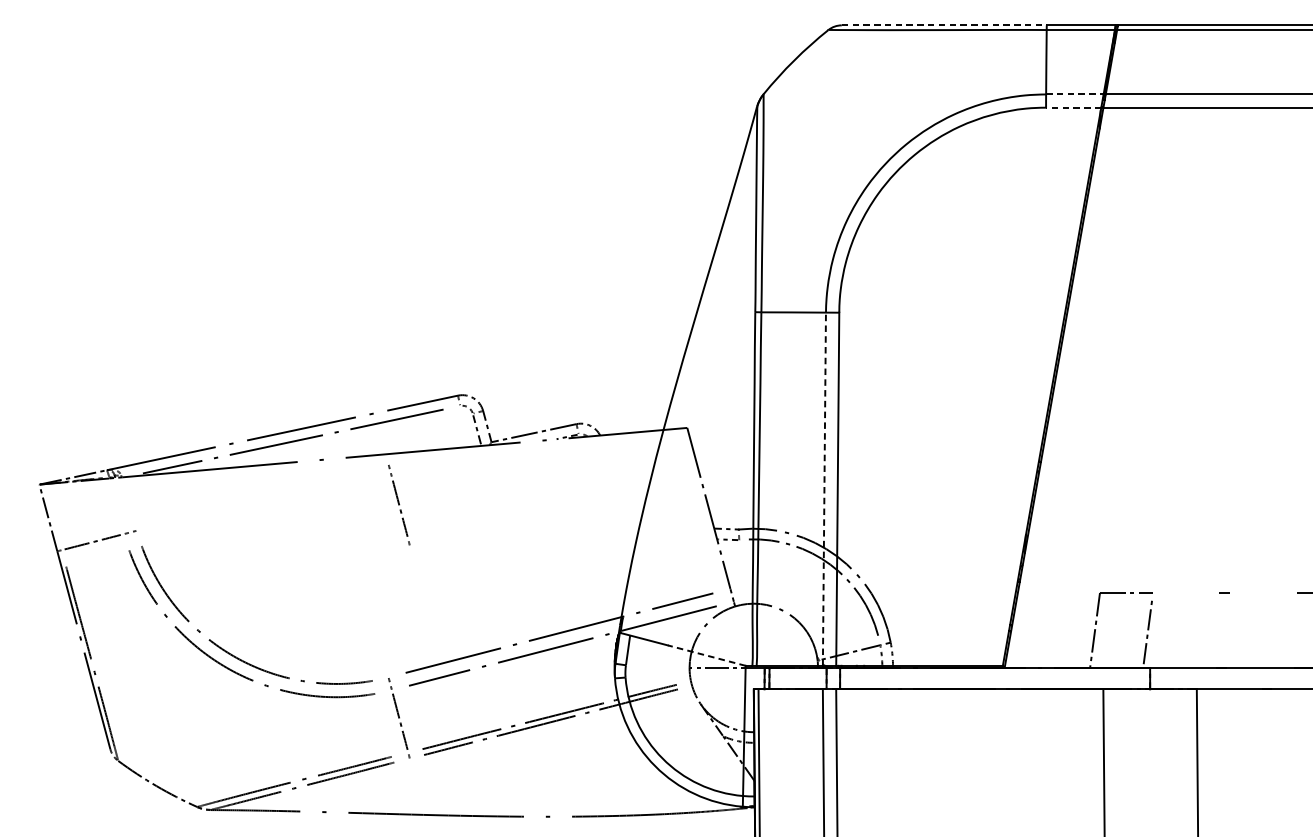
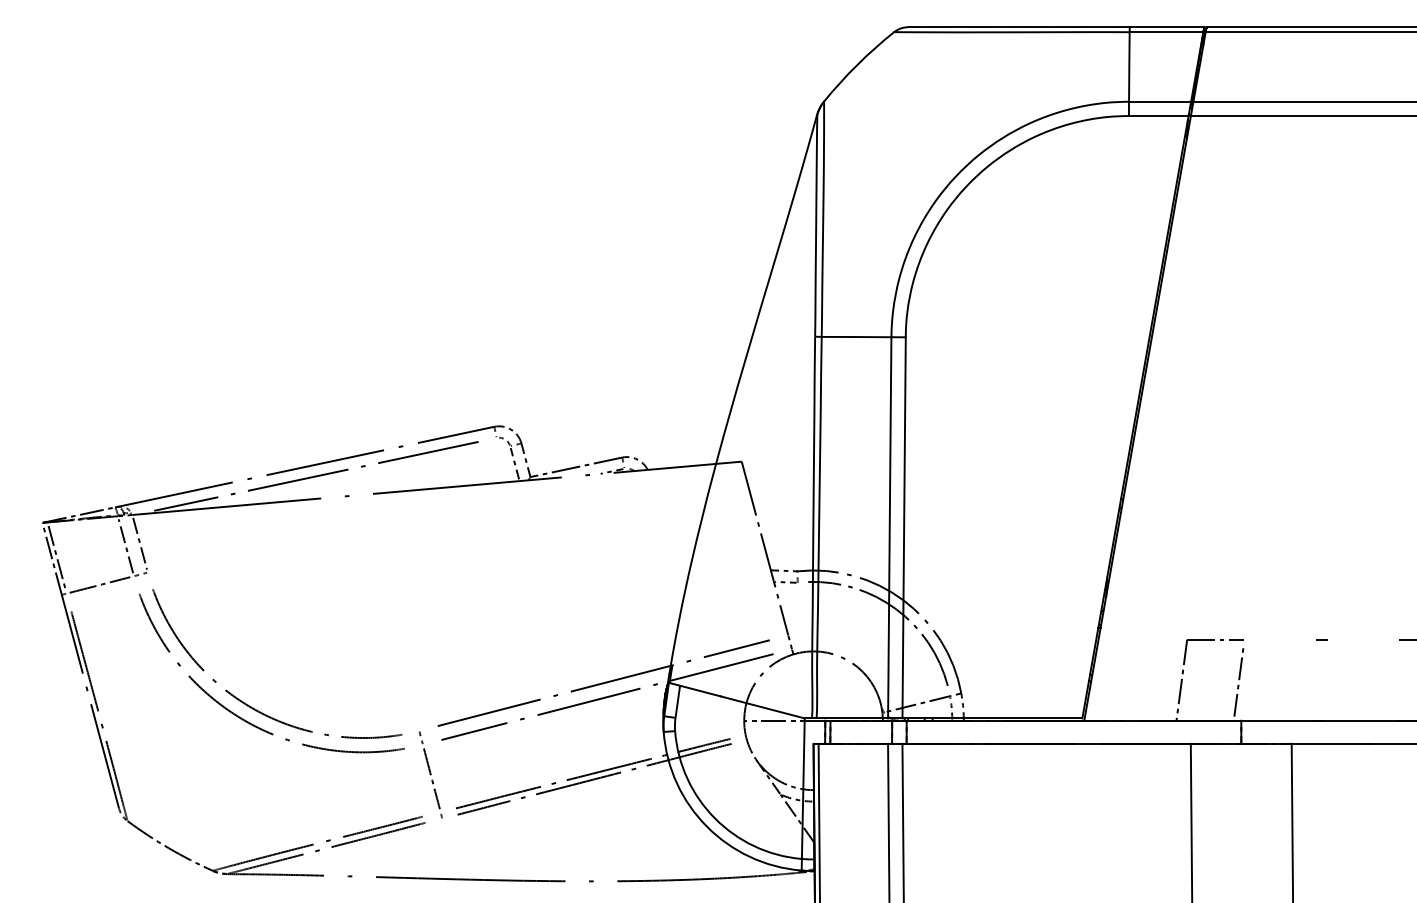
line: (944, 25) -> (1019, 27), dashed -> solid
line: (1075, 94) -> (1160, 101), dashed -> solid
line: (1073, 108) -> (1158, 116), dashed -> solid
line: (824, 488) -> (889, 527), dashed -> solid
line: (130, 503) -> (140, 543), added
part: (398, 504) -> (430, 544), removed
line: (116, 506) -> (125, 546), added
line: (52, 516) -> (56, 557), added
line: (706, 655) -> (762, 707), dashed -> solid

